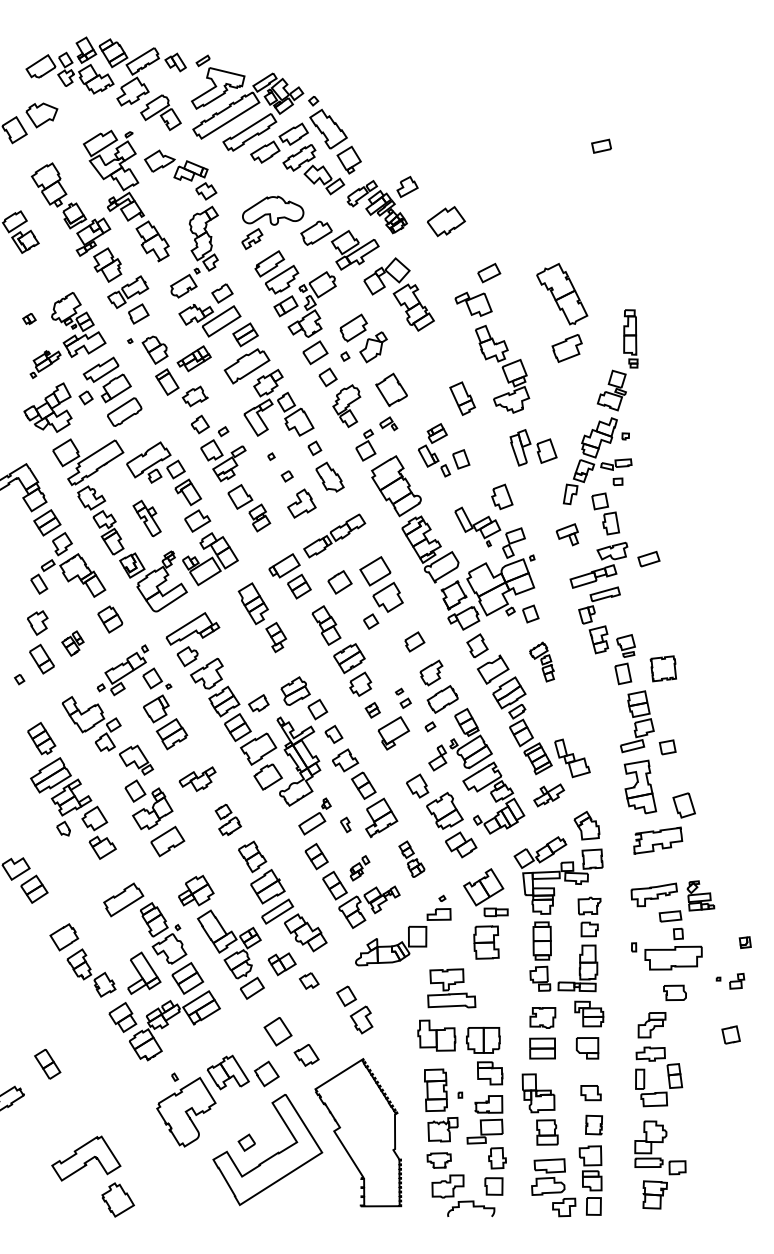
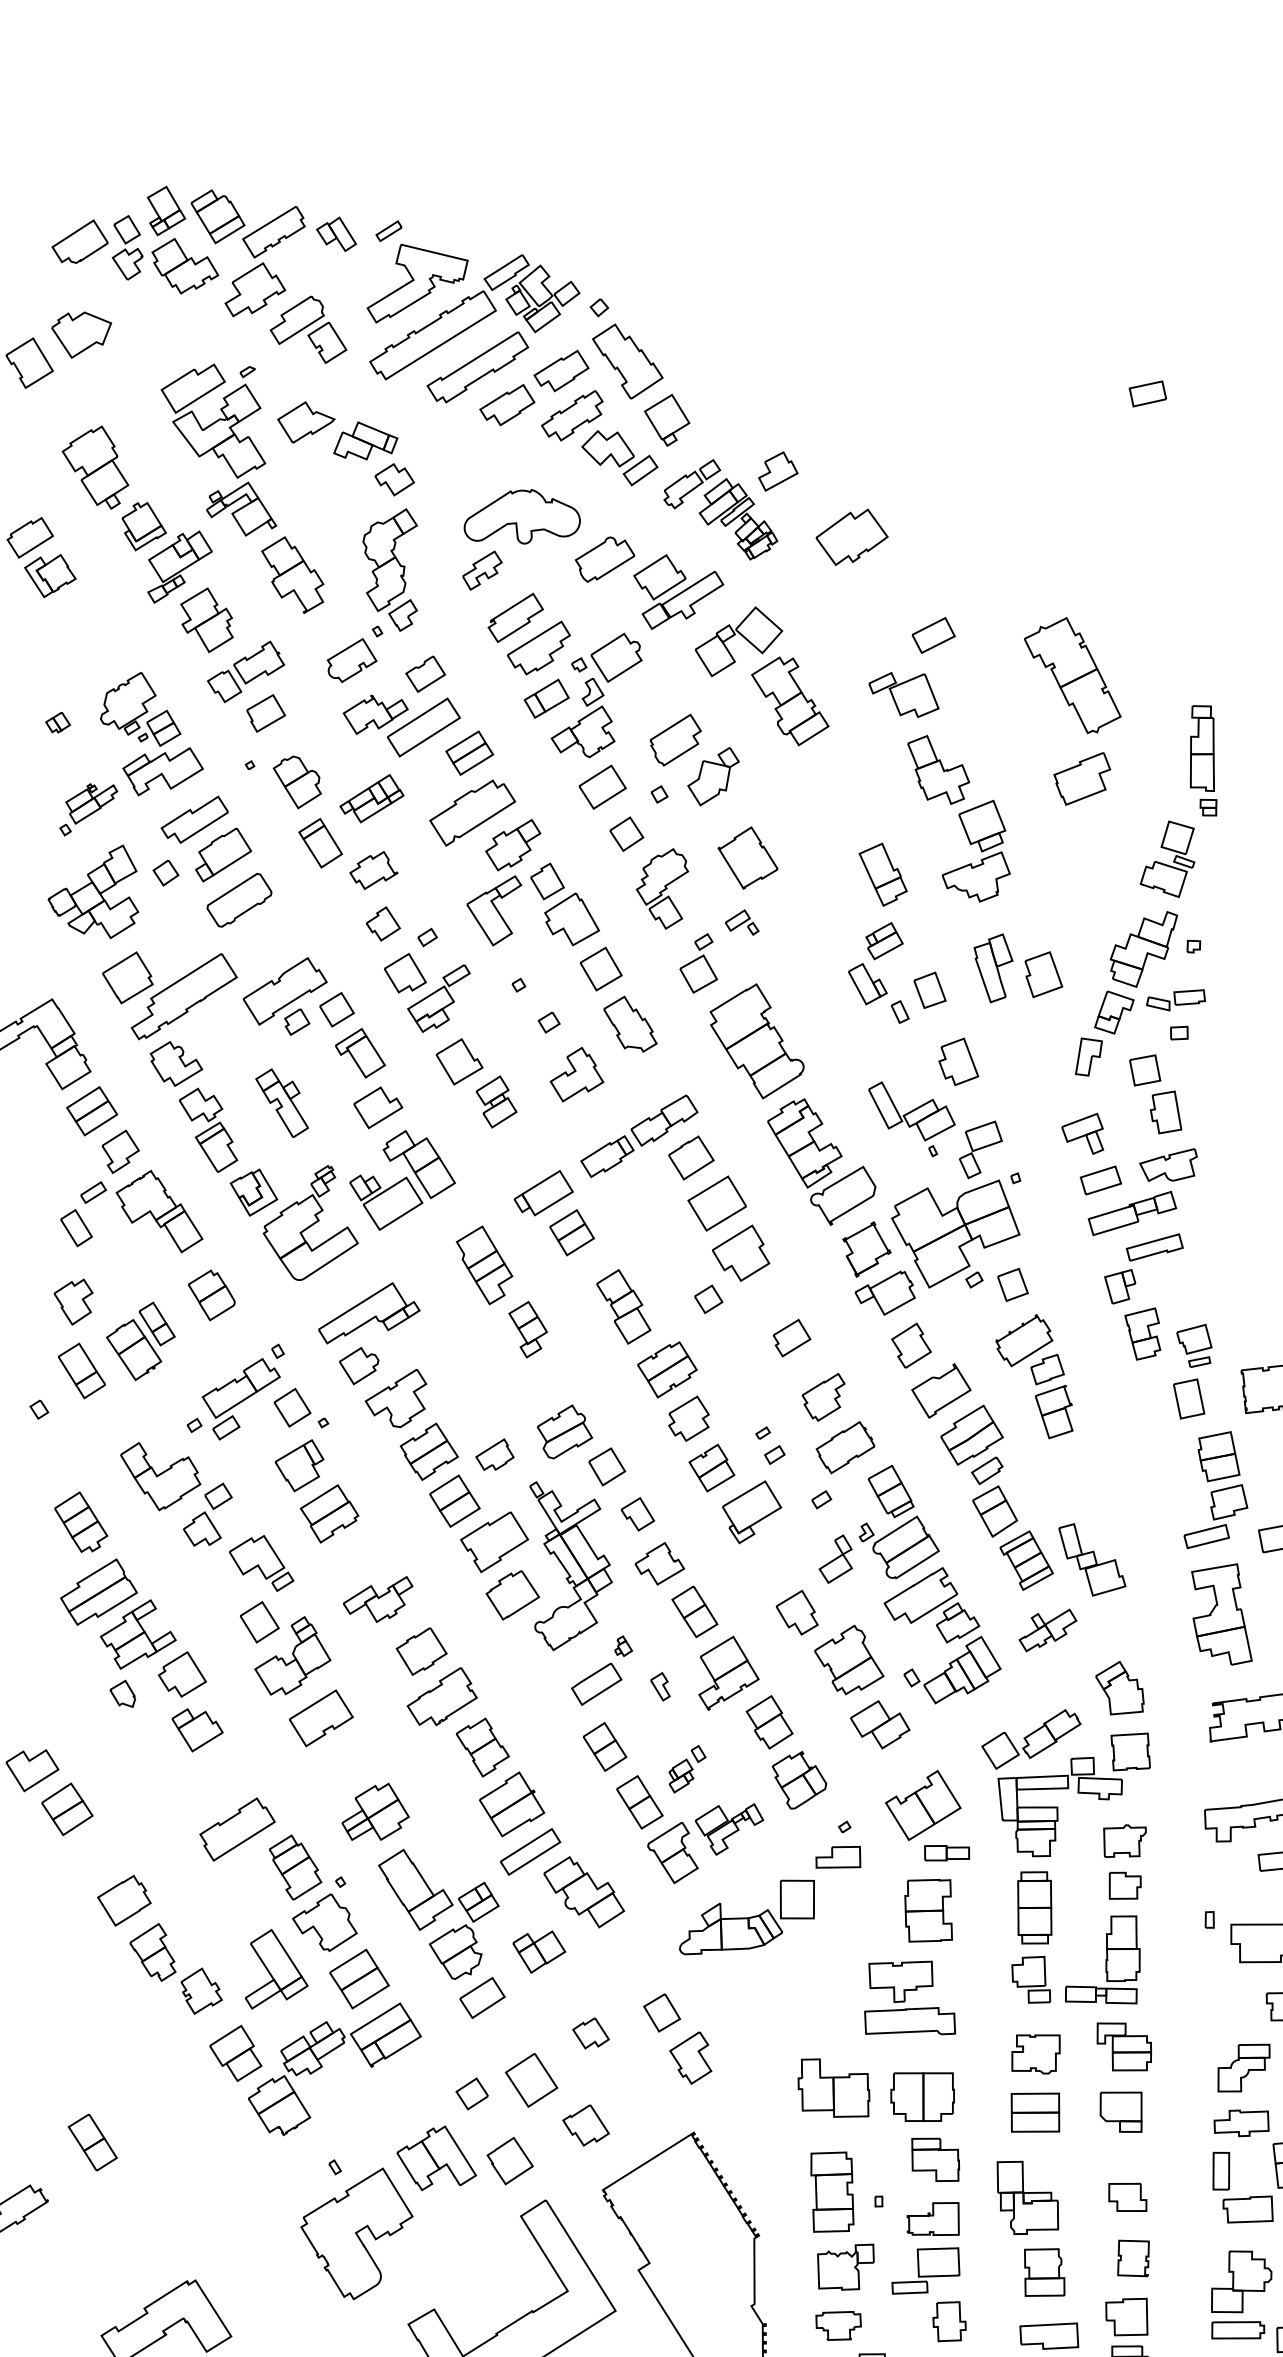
part: (314, 448) -> (601, 969), size x1.67
part: (452, 453) -> (913, 979), moved
part: (648, 559) -> (1100, 1181), moved
part: (339, 582) -> (690, 1158), moved
part: (72, 643) -> (140, 1341), size x1.67
part: (541, 661) -> (1033, 1375), size x1.67
part: (372, 710) -> (711, 1468), size x1.67
part: (228, 819) -> (437, 1676), size x1.67
part: (411, 858) -> (785, 1750), size x1.67
part: (308, 980) -> (589, 2032), moved
part: (451, 988) -> (909, 1998), moved
part: (246, 1142) -> (471, 2093), moved

